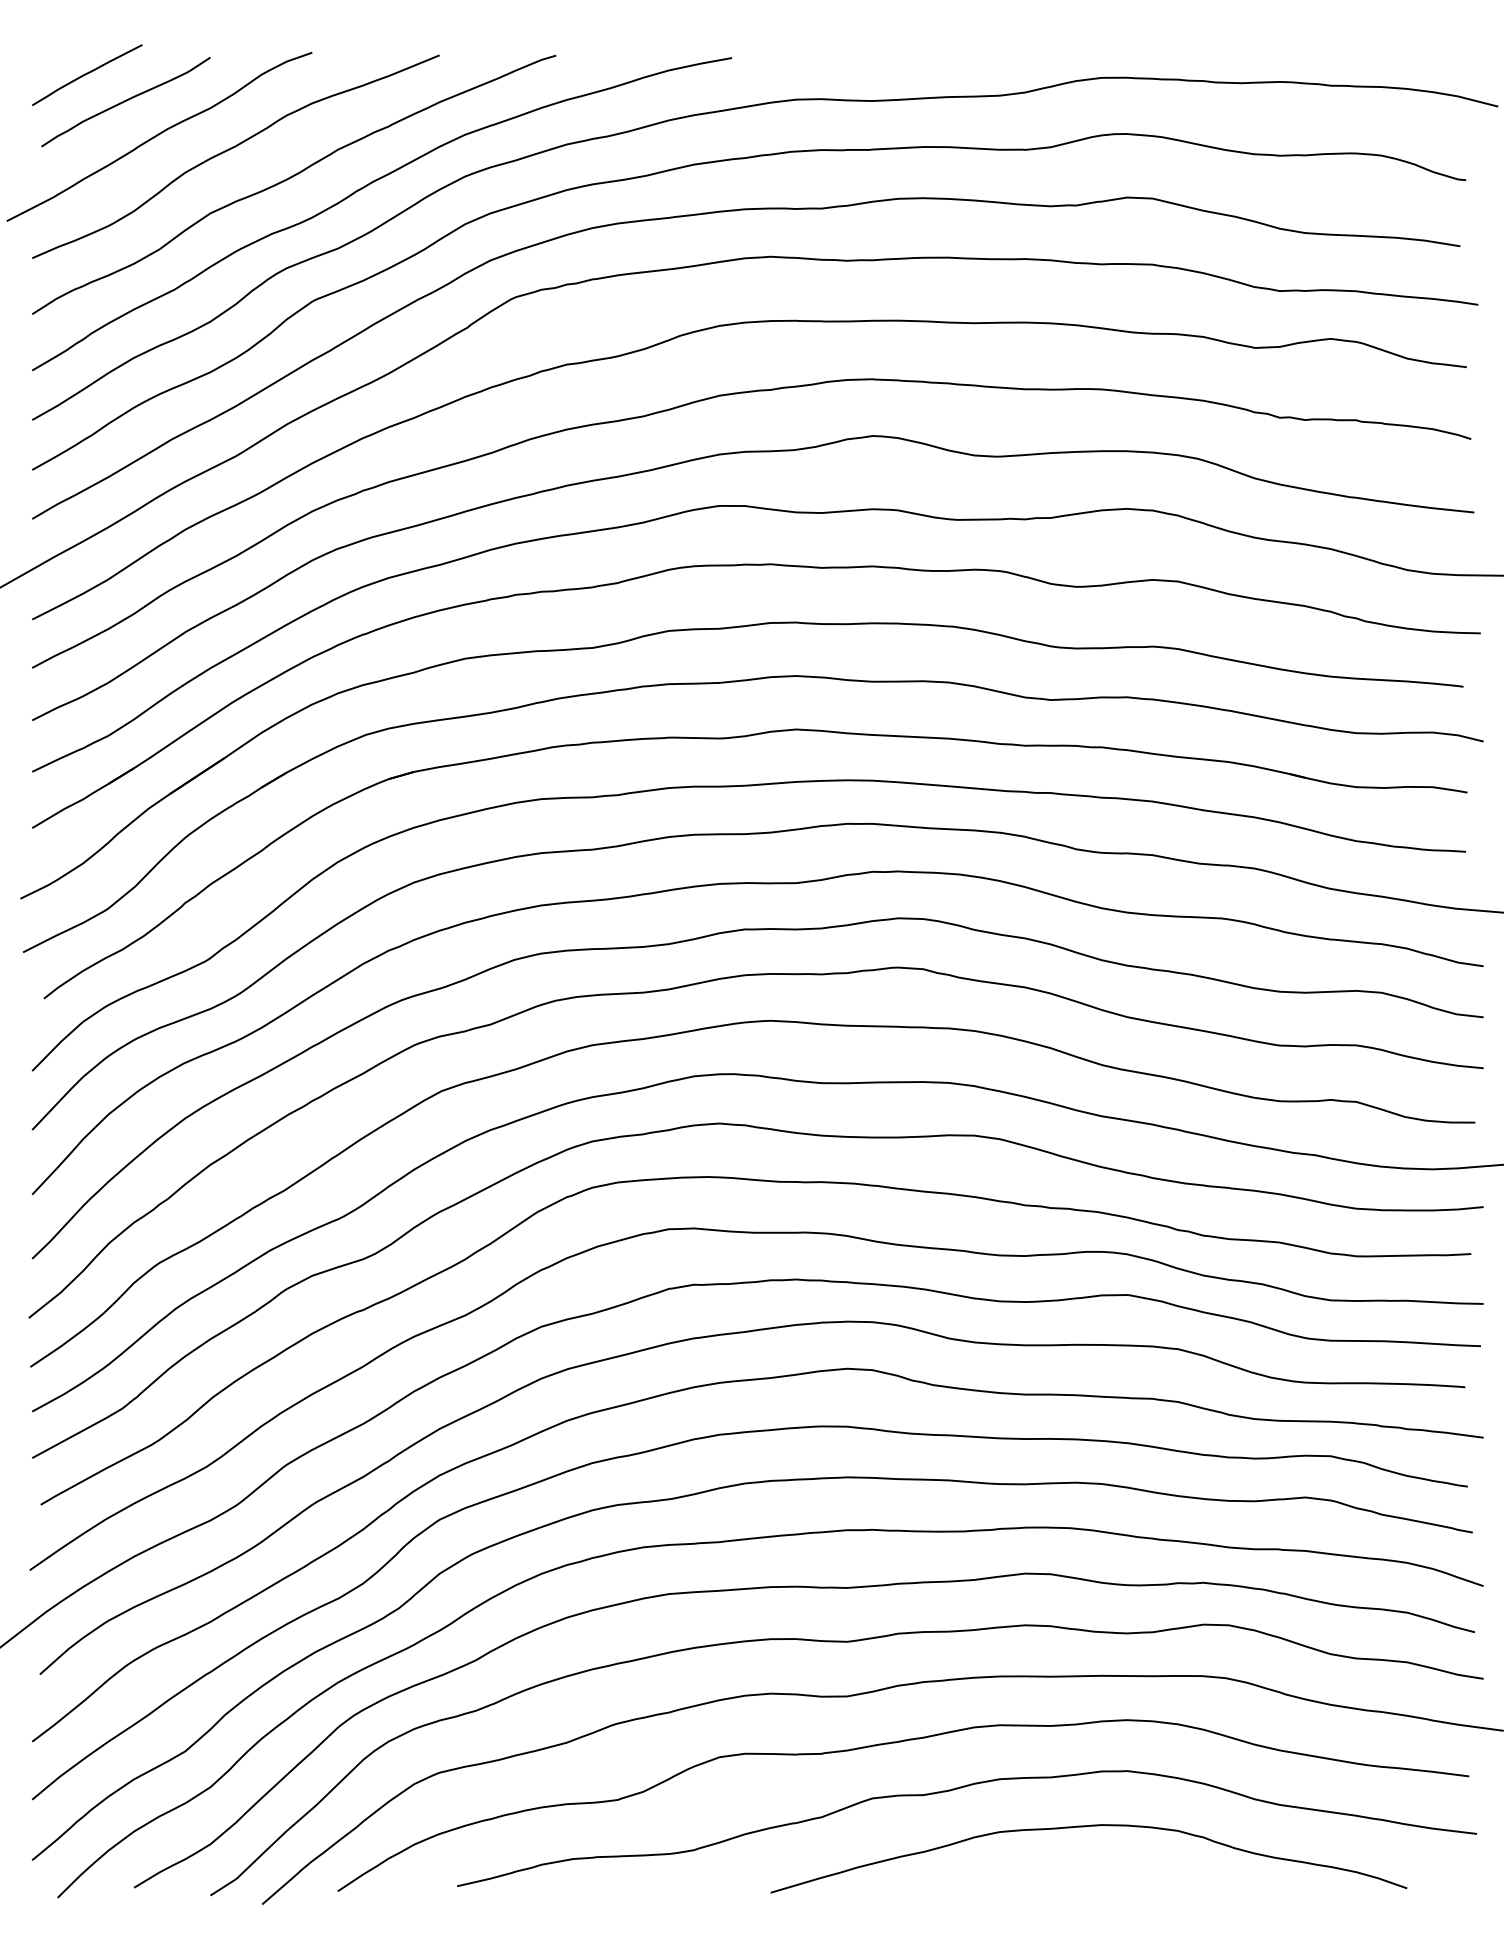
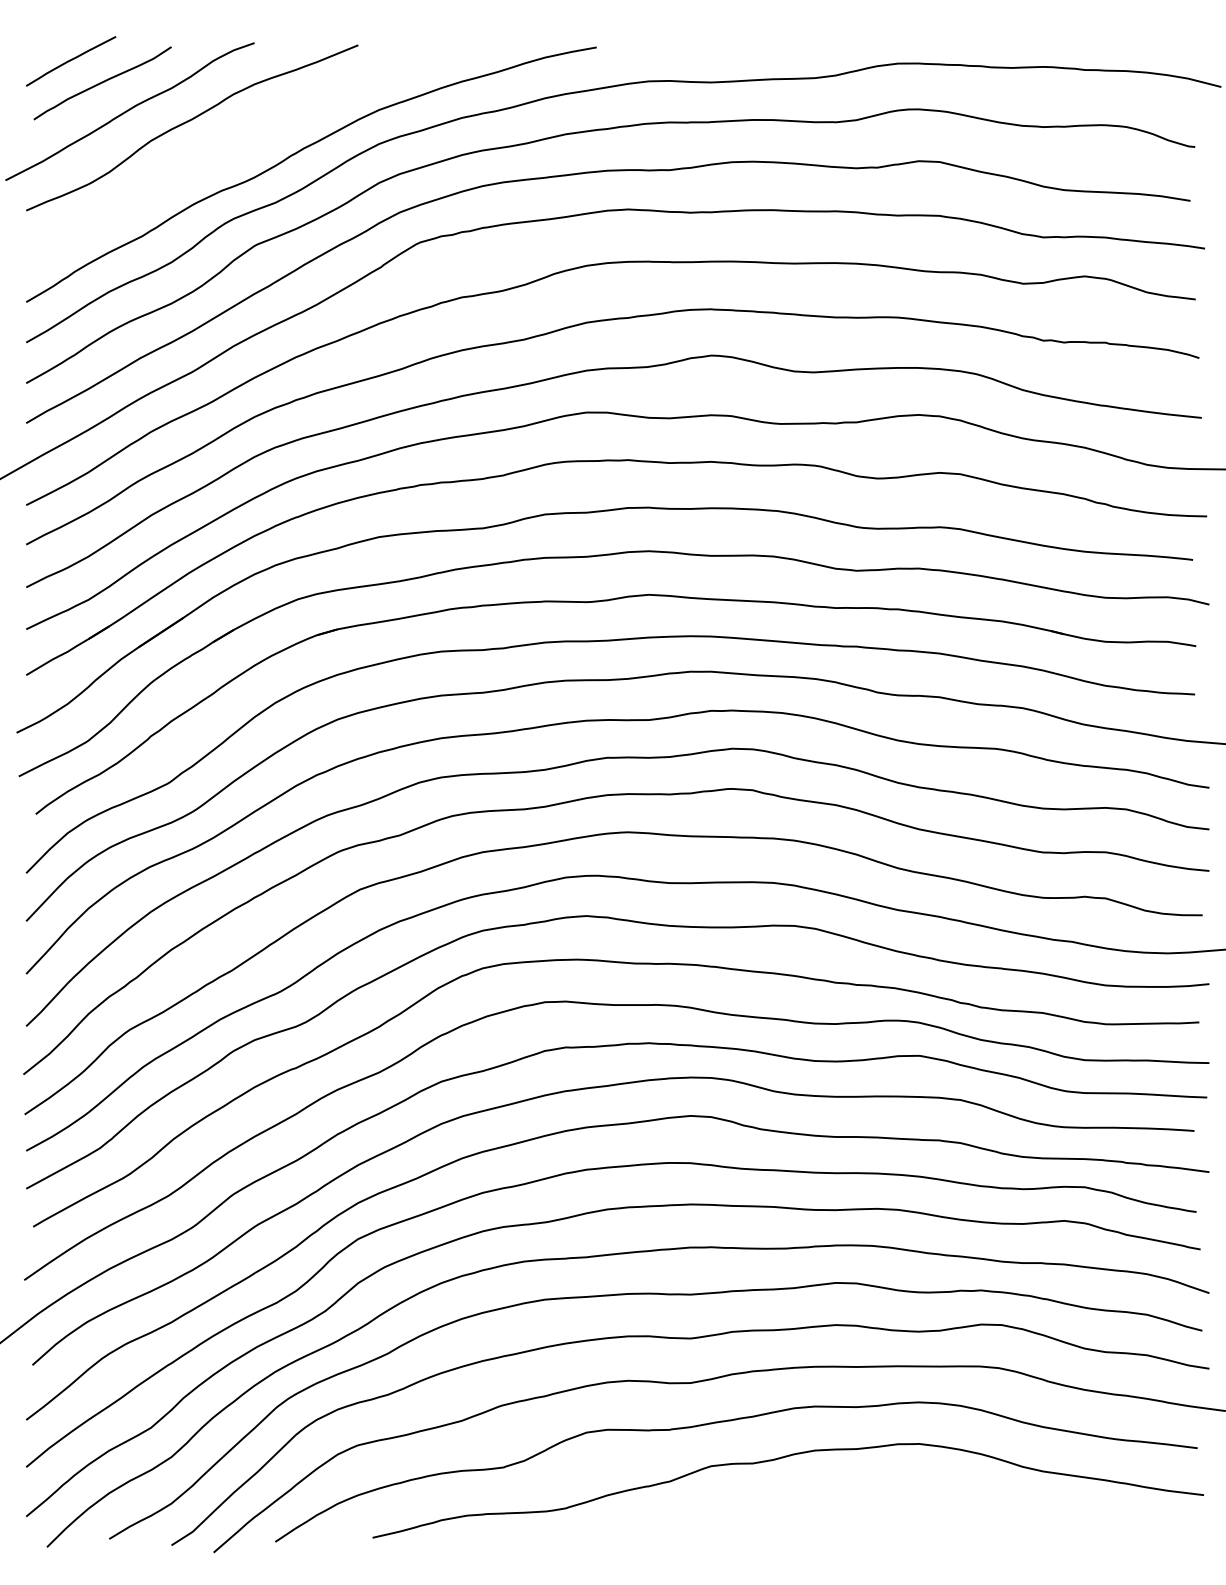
curve: (291, 178) -> (237, 145), removed
curve: (1085, 1827) -> (884, 1489), removed

